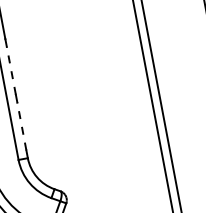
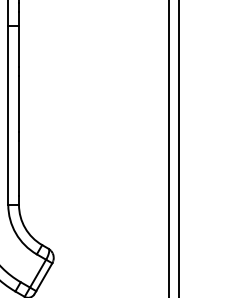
line: (11, 71) -> (19, 104), dashed -> solid
line: (22, 126) -> (19, 168), dashed -> solid

